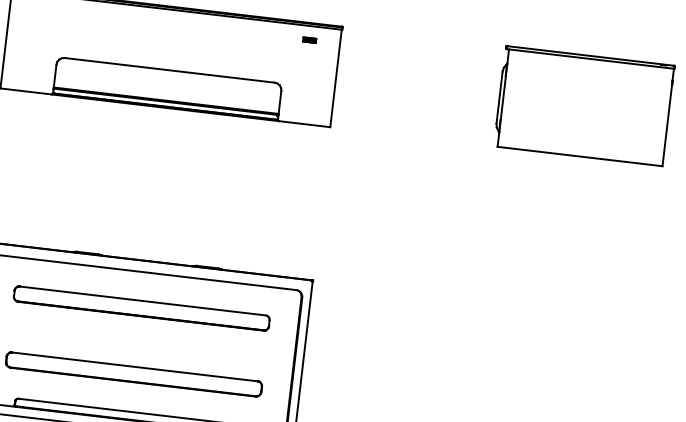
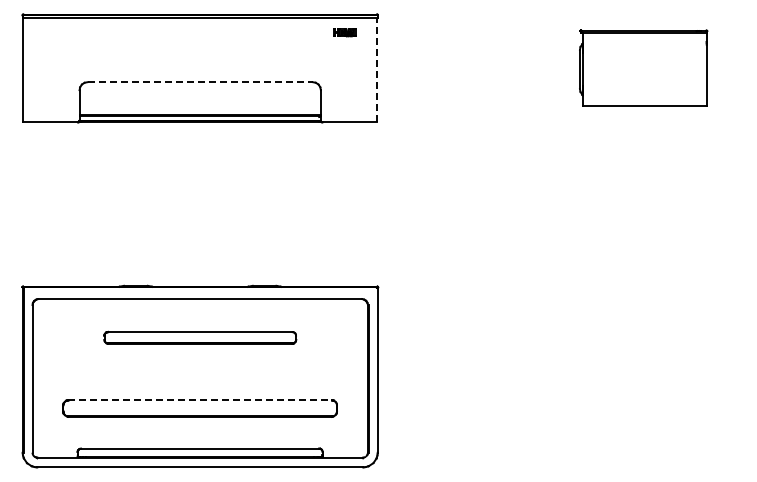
part: (309, 39) -> (344, 32), size x1.6
line: (170, 70) -> (200, 82), solid -> dashed
line: (336, 77) -> (377, 69), solid -> dashed
part: (584, 105) -> (643, 67), size x0.7
part: (142, 308) -> (200, 337), size x0.7
line: (135, 366) -> (200, 400), solid -> dashed

